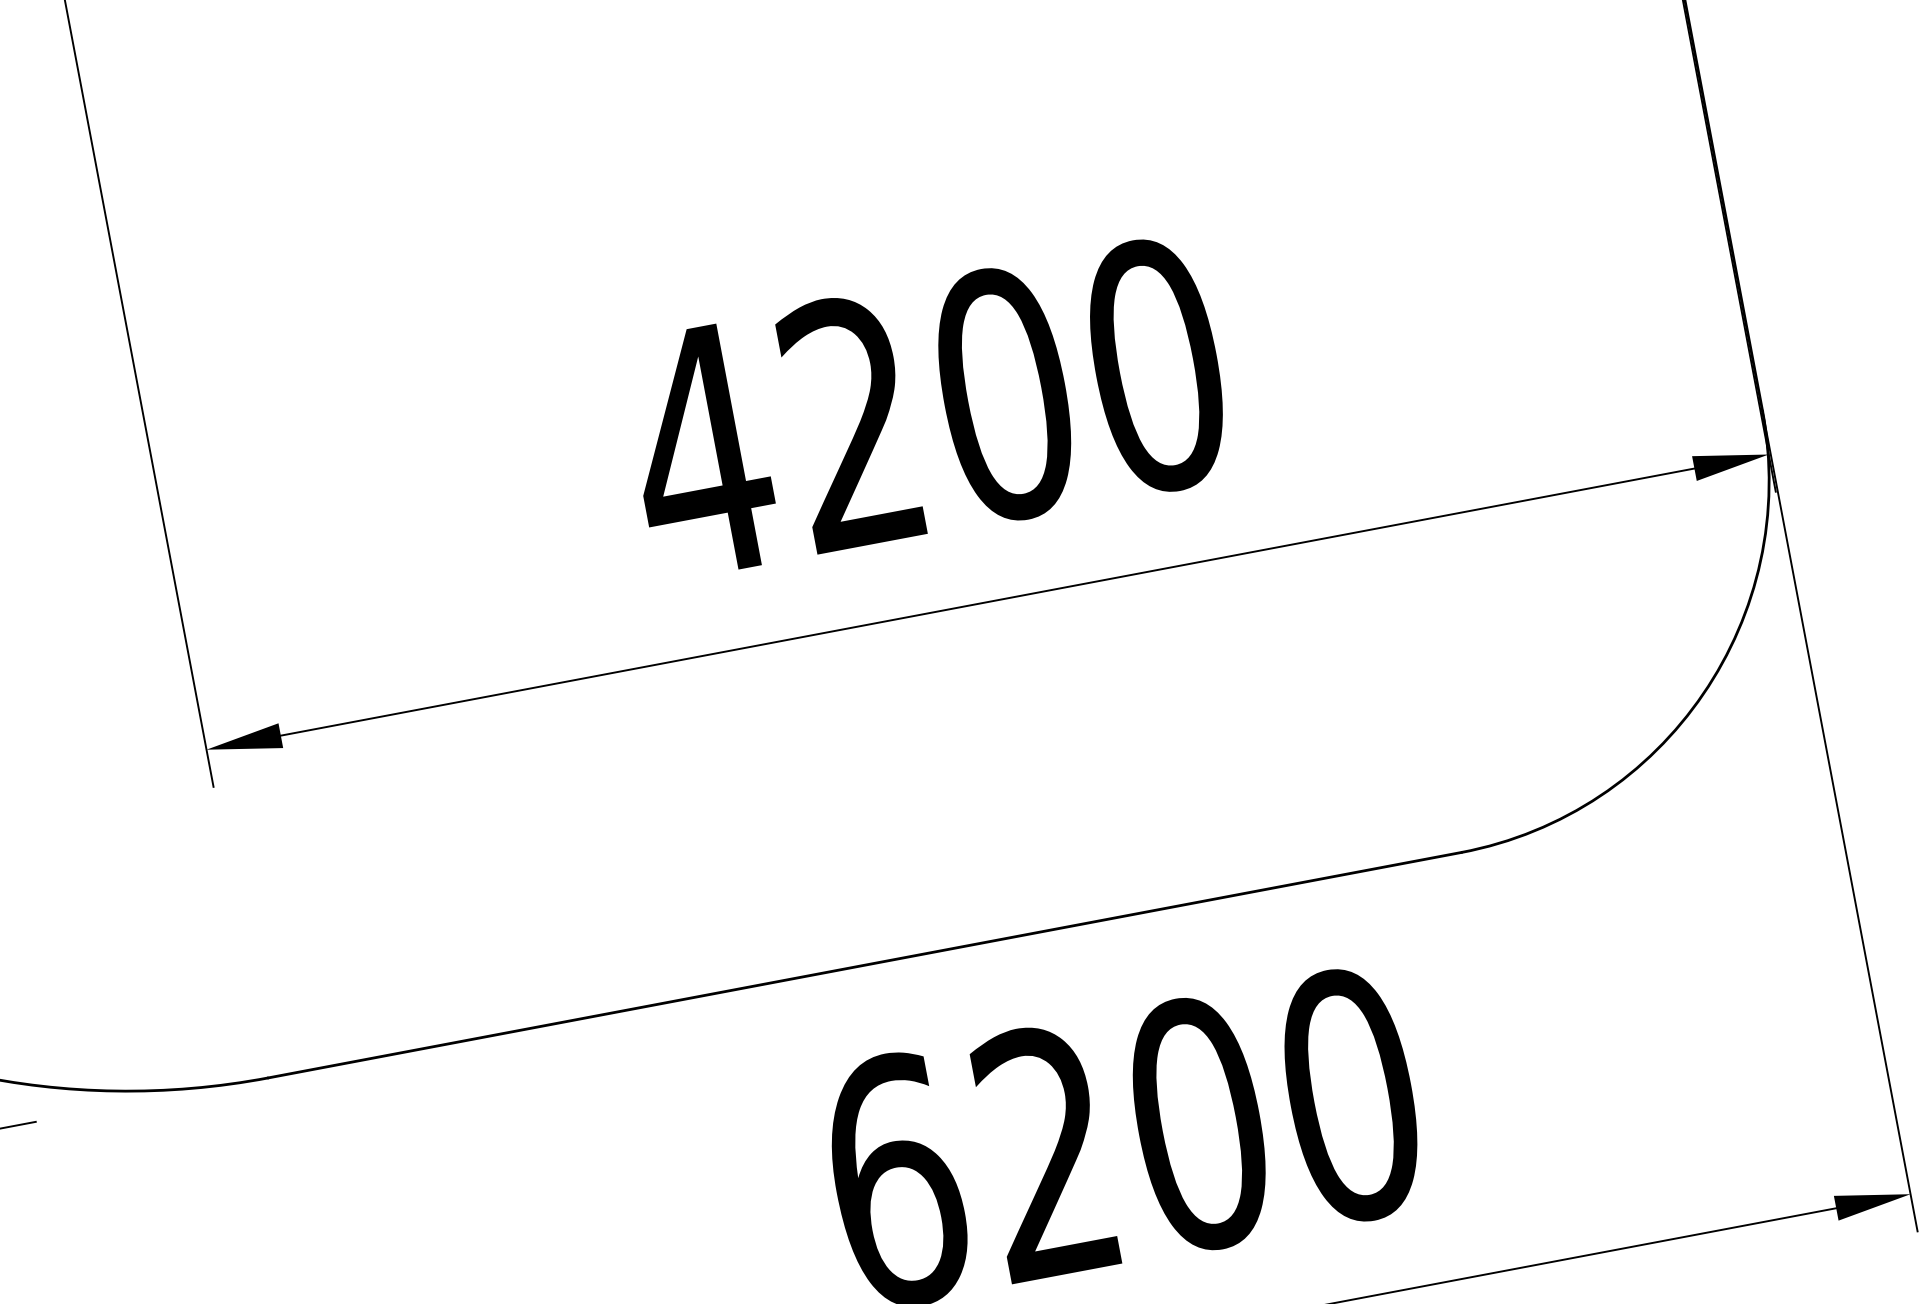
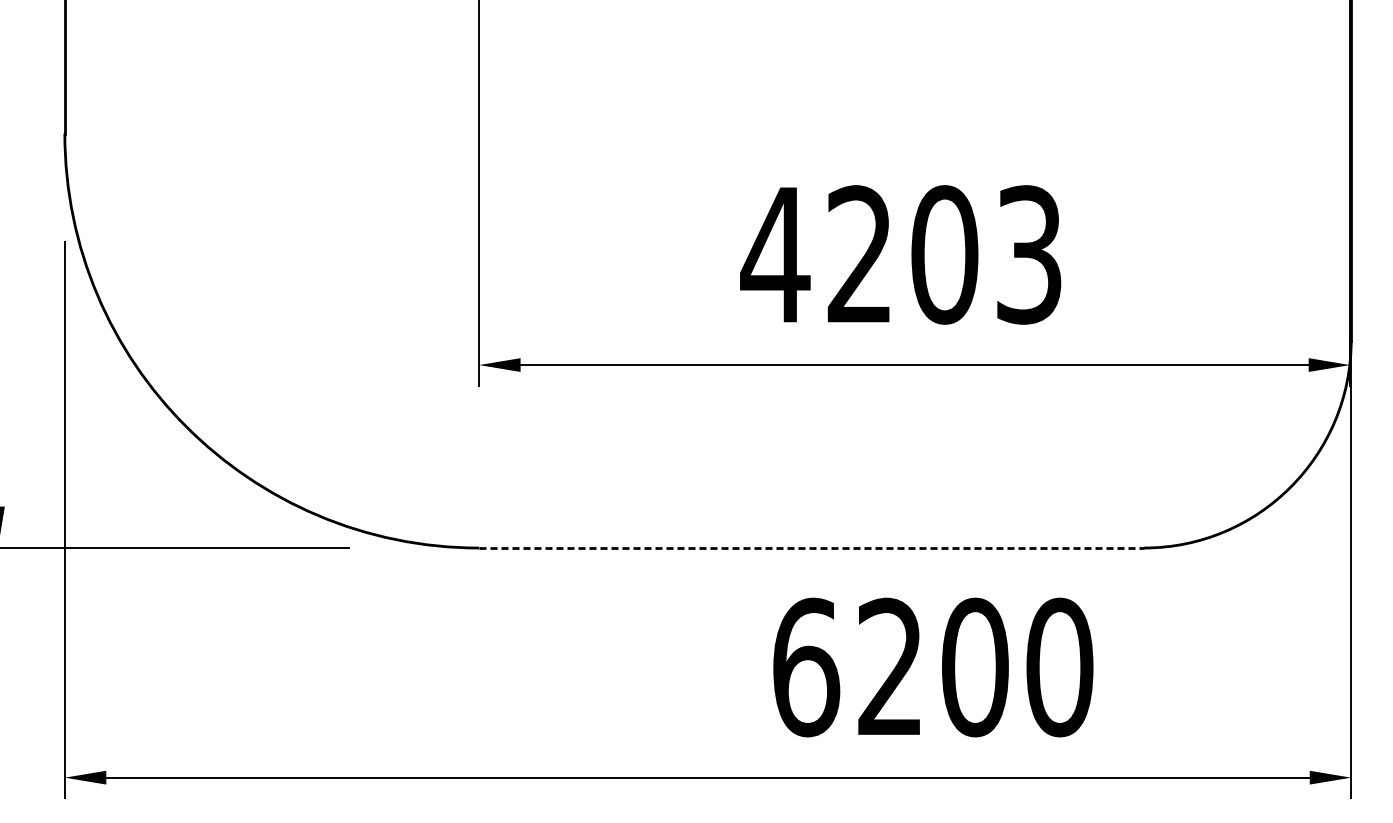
text: (1156, 364) -> (1029, 254), 4200 -> 4203
line: (866, 965) -> (812, 548), solid -> dashed

